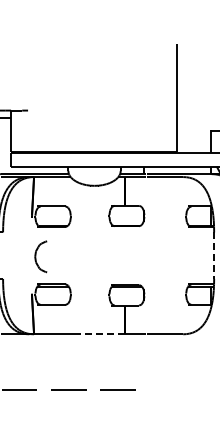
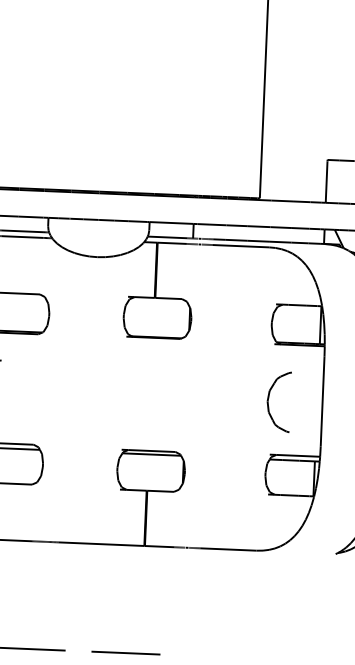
part: (190, 256) -> (276, 401), added
line: (214, 256) -> (323, 403), dashed -> solid
line: (102, 334) -> (100, 544), dashed -> solid

